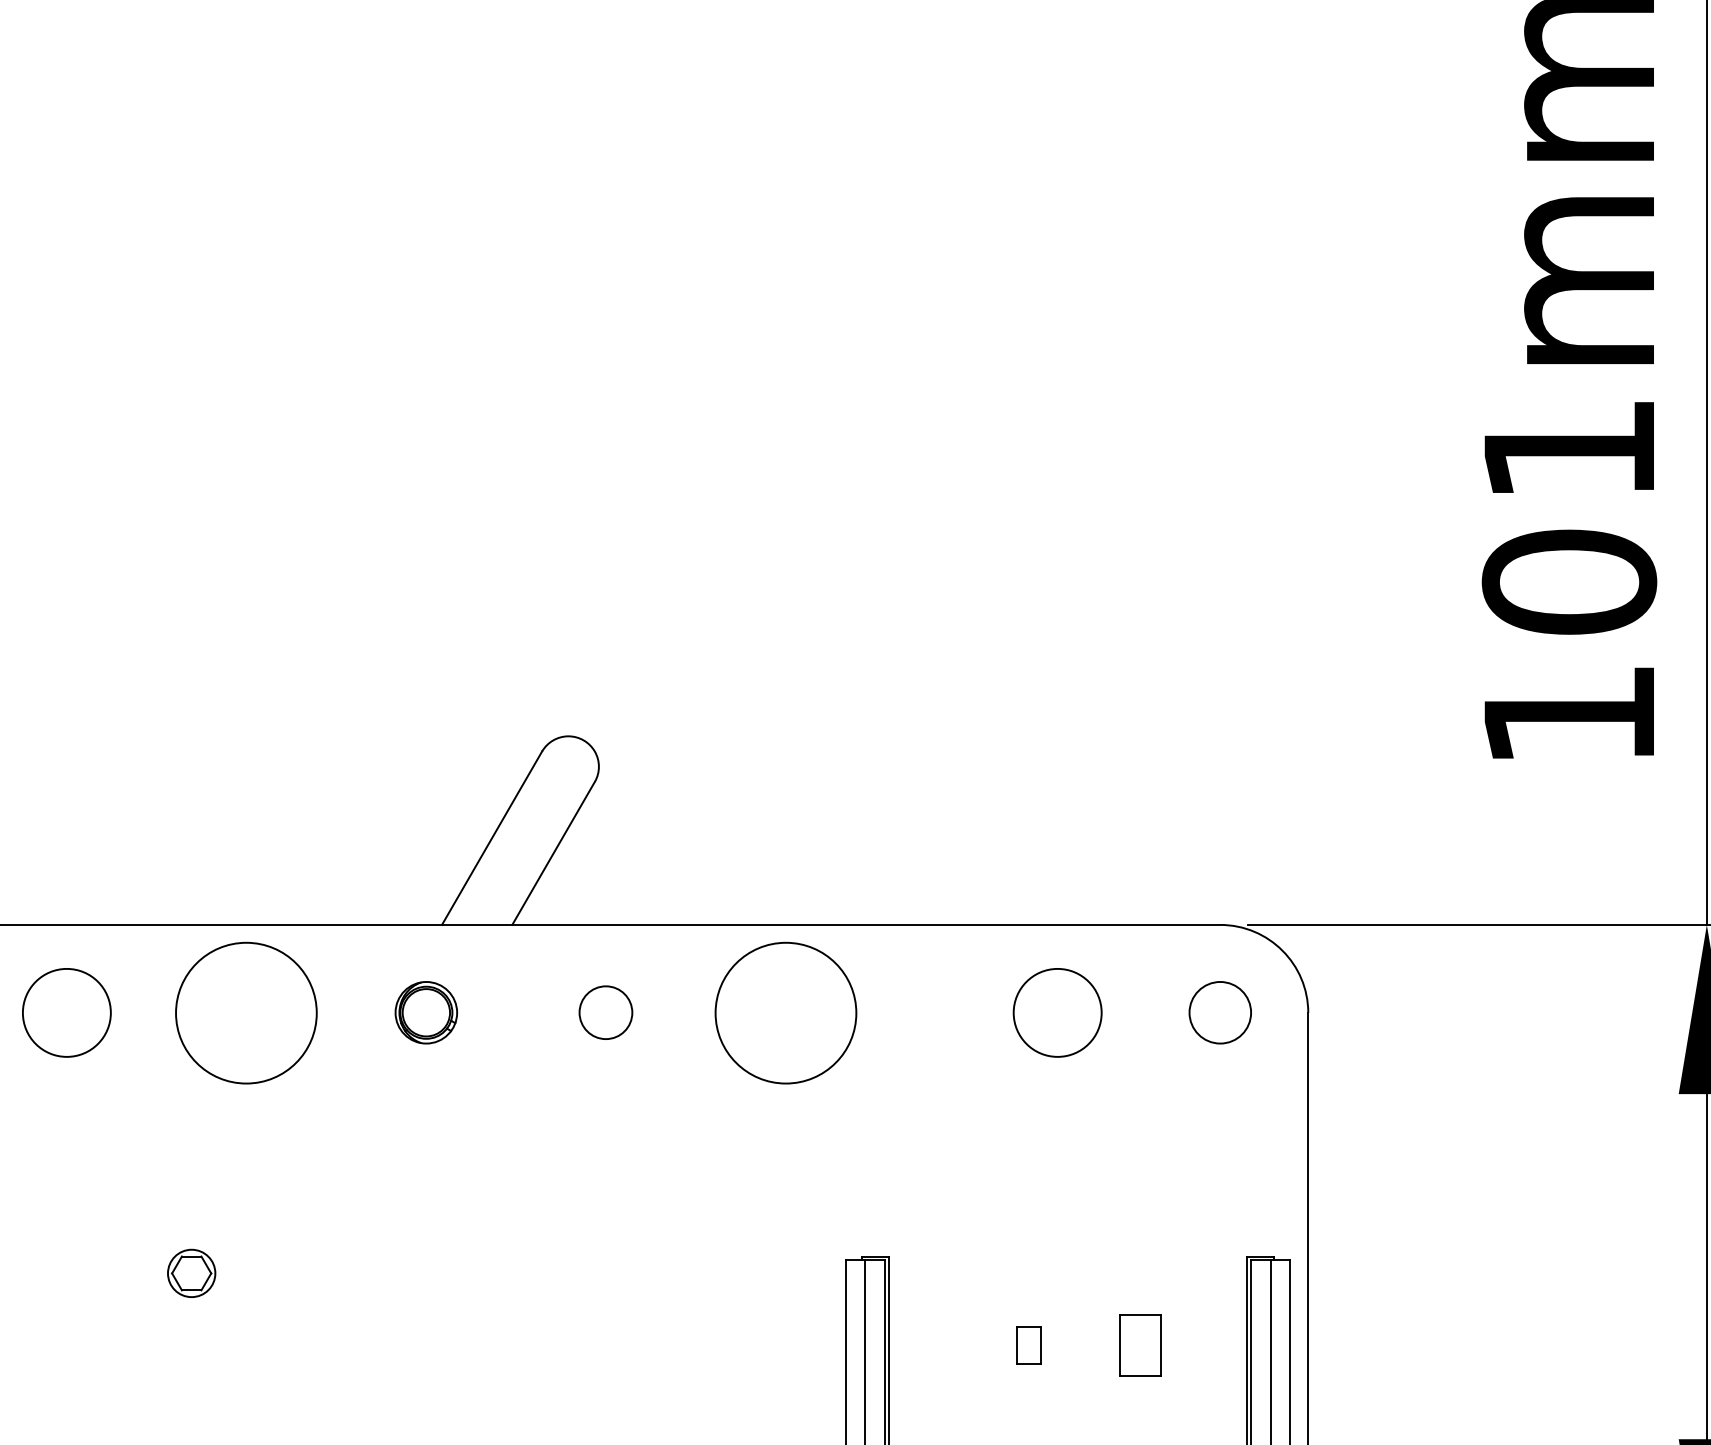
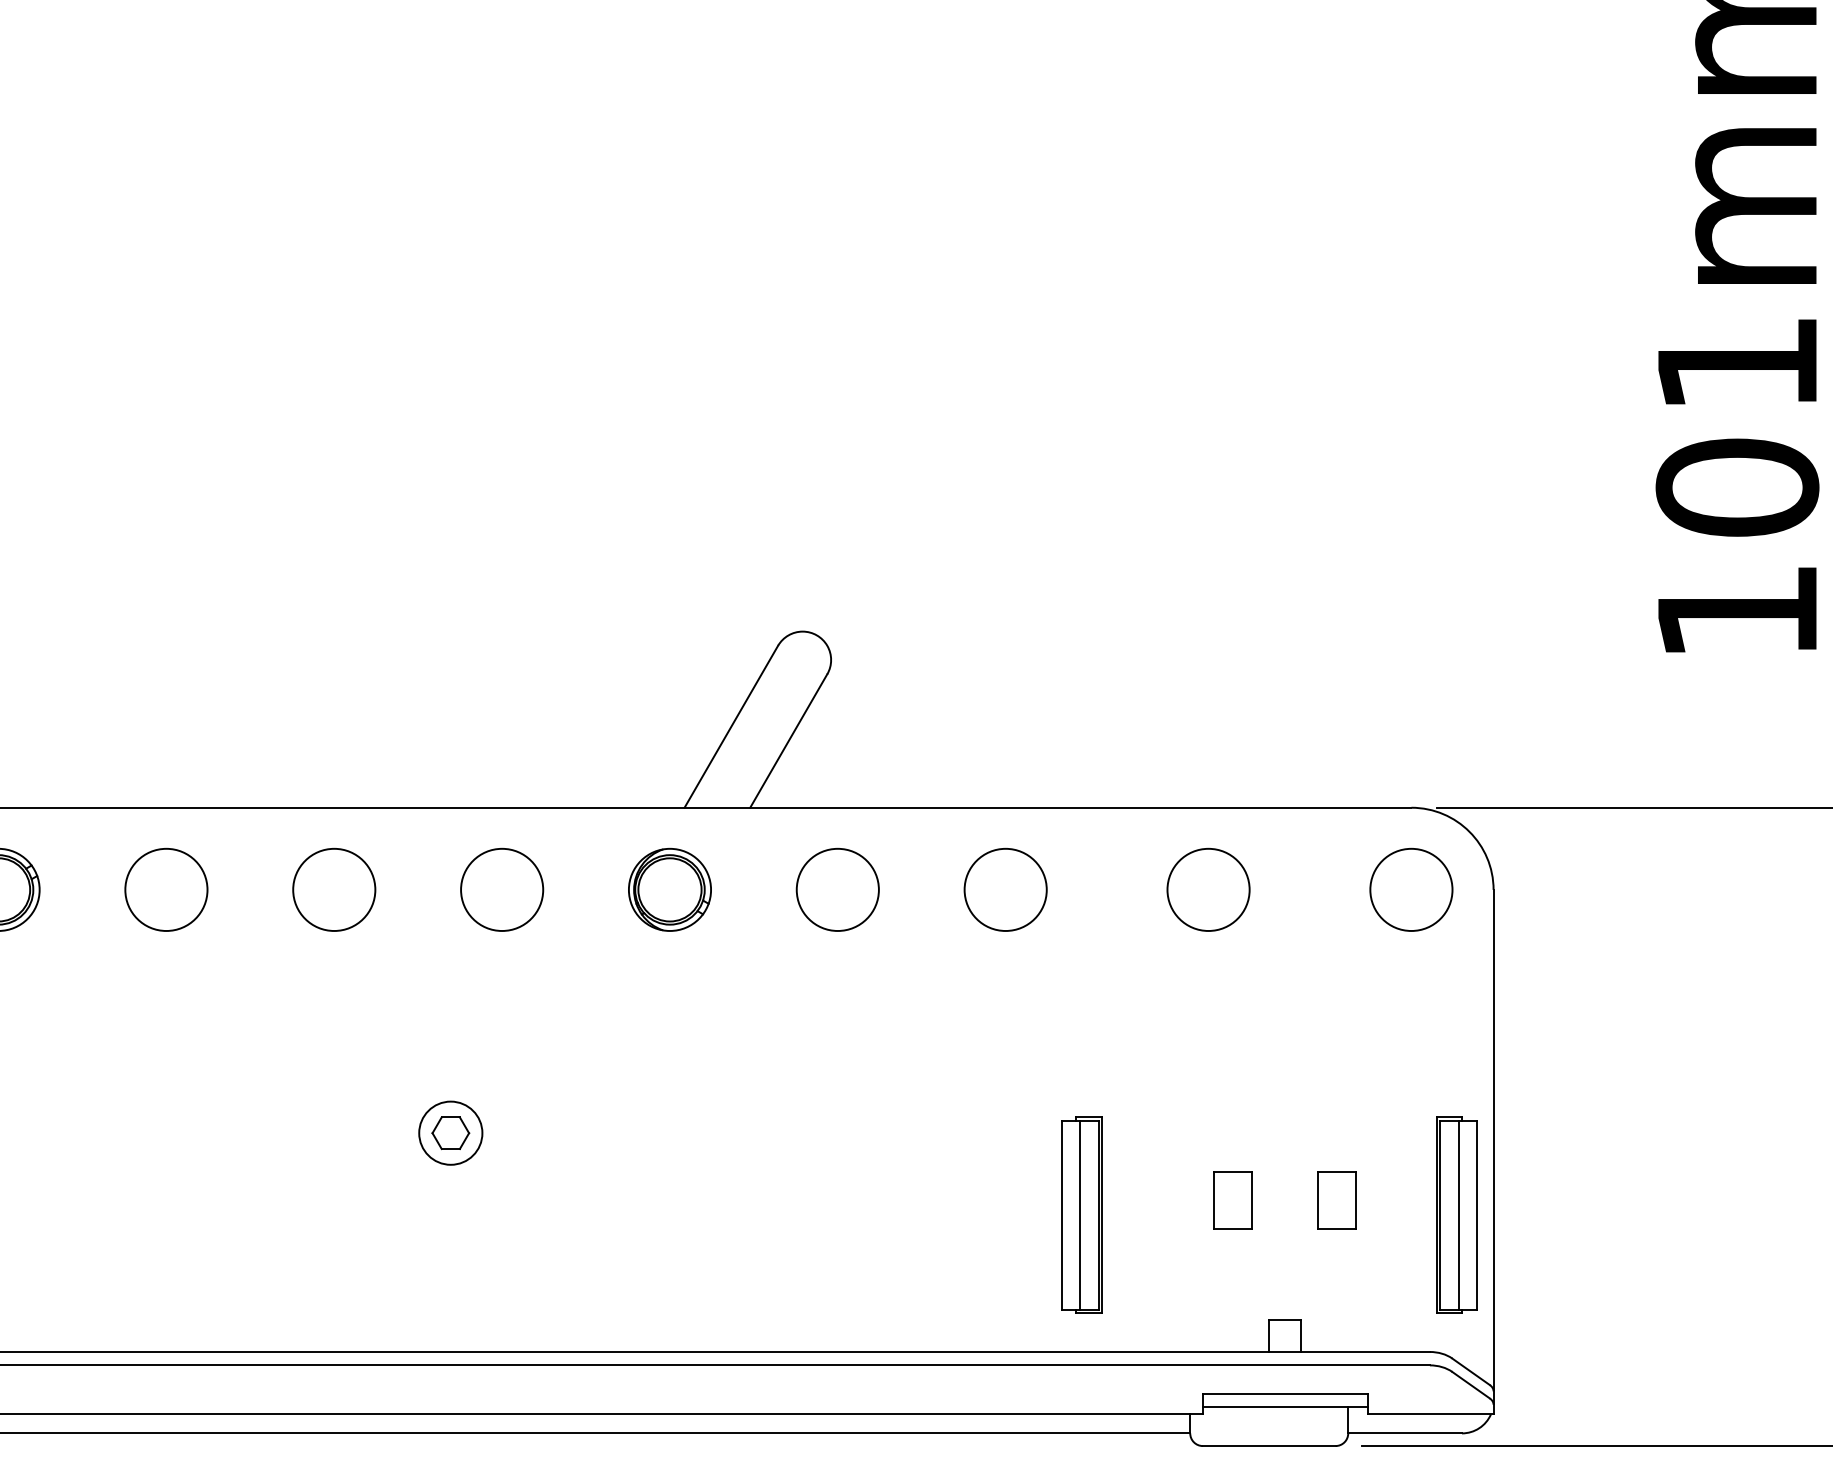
circle: (247, 1012) -> (502, 889), size x0.62
part: (425, 1012) -> (669, 889), size x1.43
circle: (605, 1012) -> (837, 889), size x1.67
circle: (785, 1012) -> (1005, 889), size x0.62
circle: (1057, 1012) -> (1208, 889), moved
circle: (1220, 1012) -> (1411, 889), size x1.43
circle: (191, 1272) -> (450, 1132), size x1.43
part: (1028, 1345) -> (1232, 1200), size x1.67

